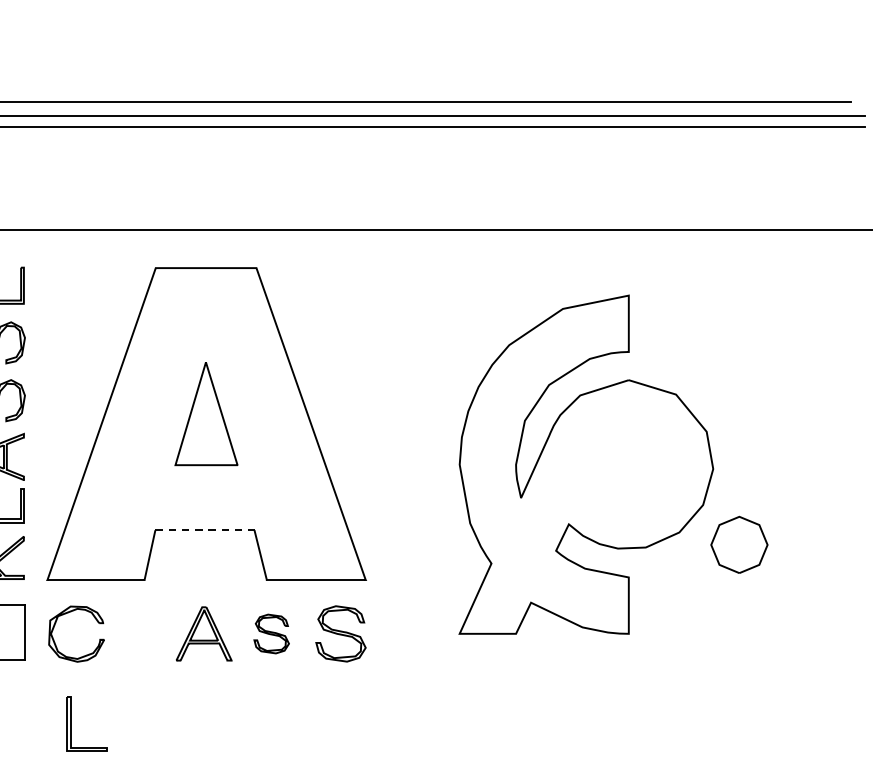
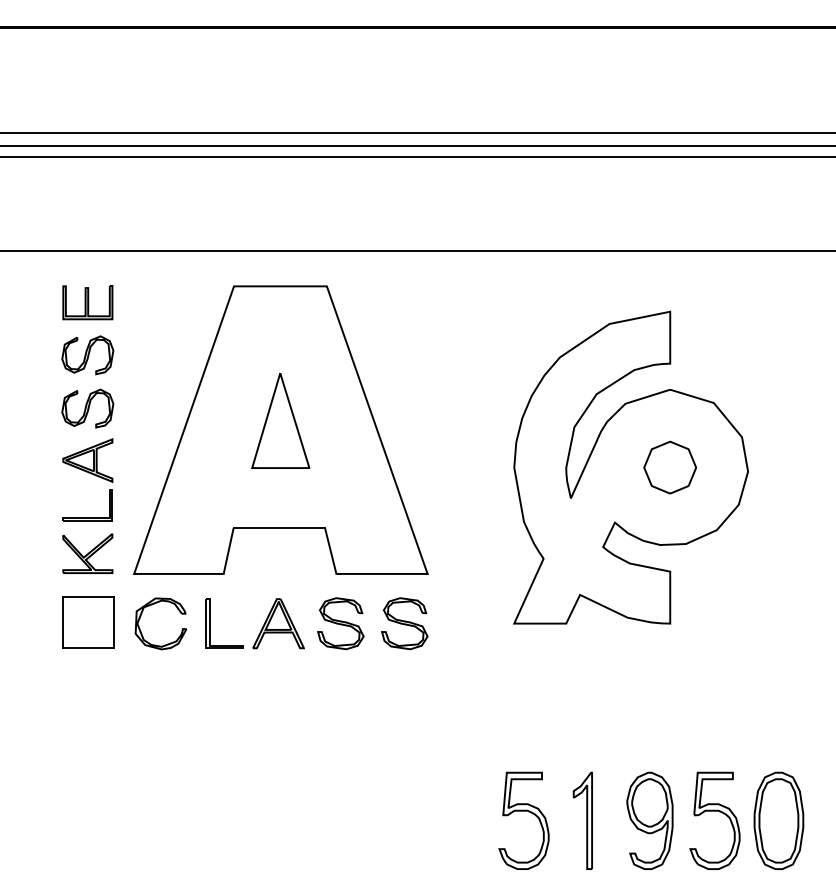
line: (205, 530) -> (279, 528), dashed -> solid
part: (739, 544) -> (670, 467), moved
part: (271, 633) -> (340, 623), size x1.43
part: (71, 723) -> (210, 623), moved

